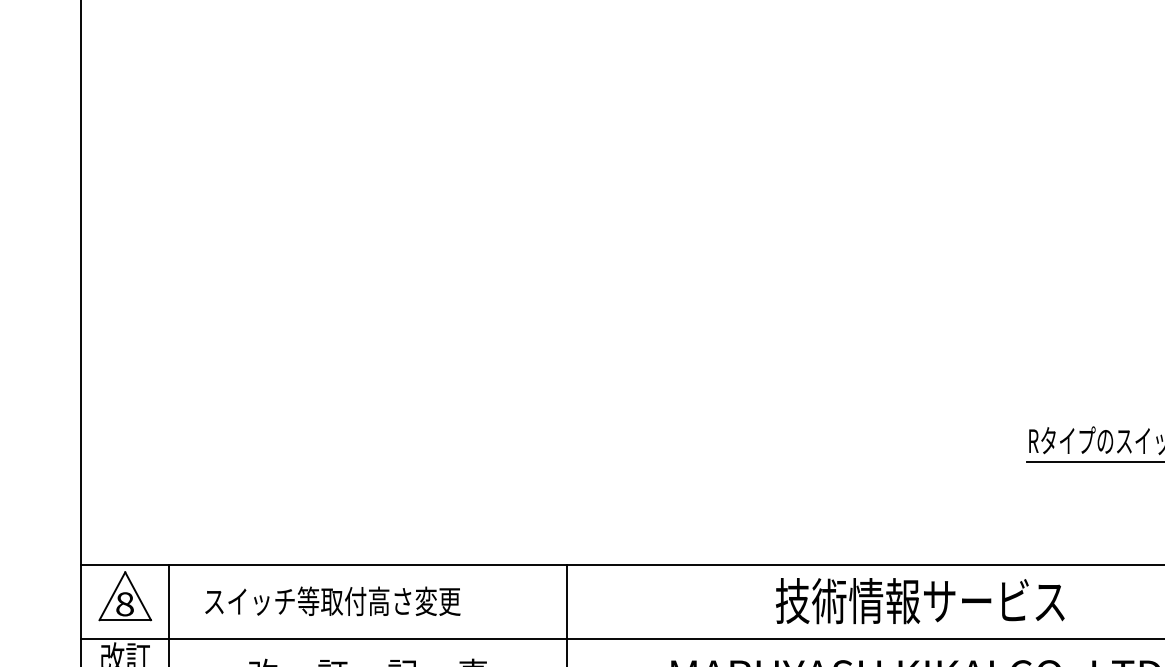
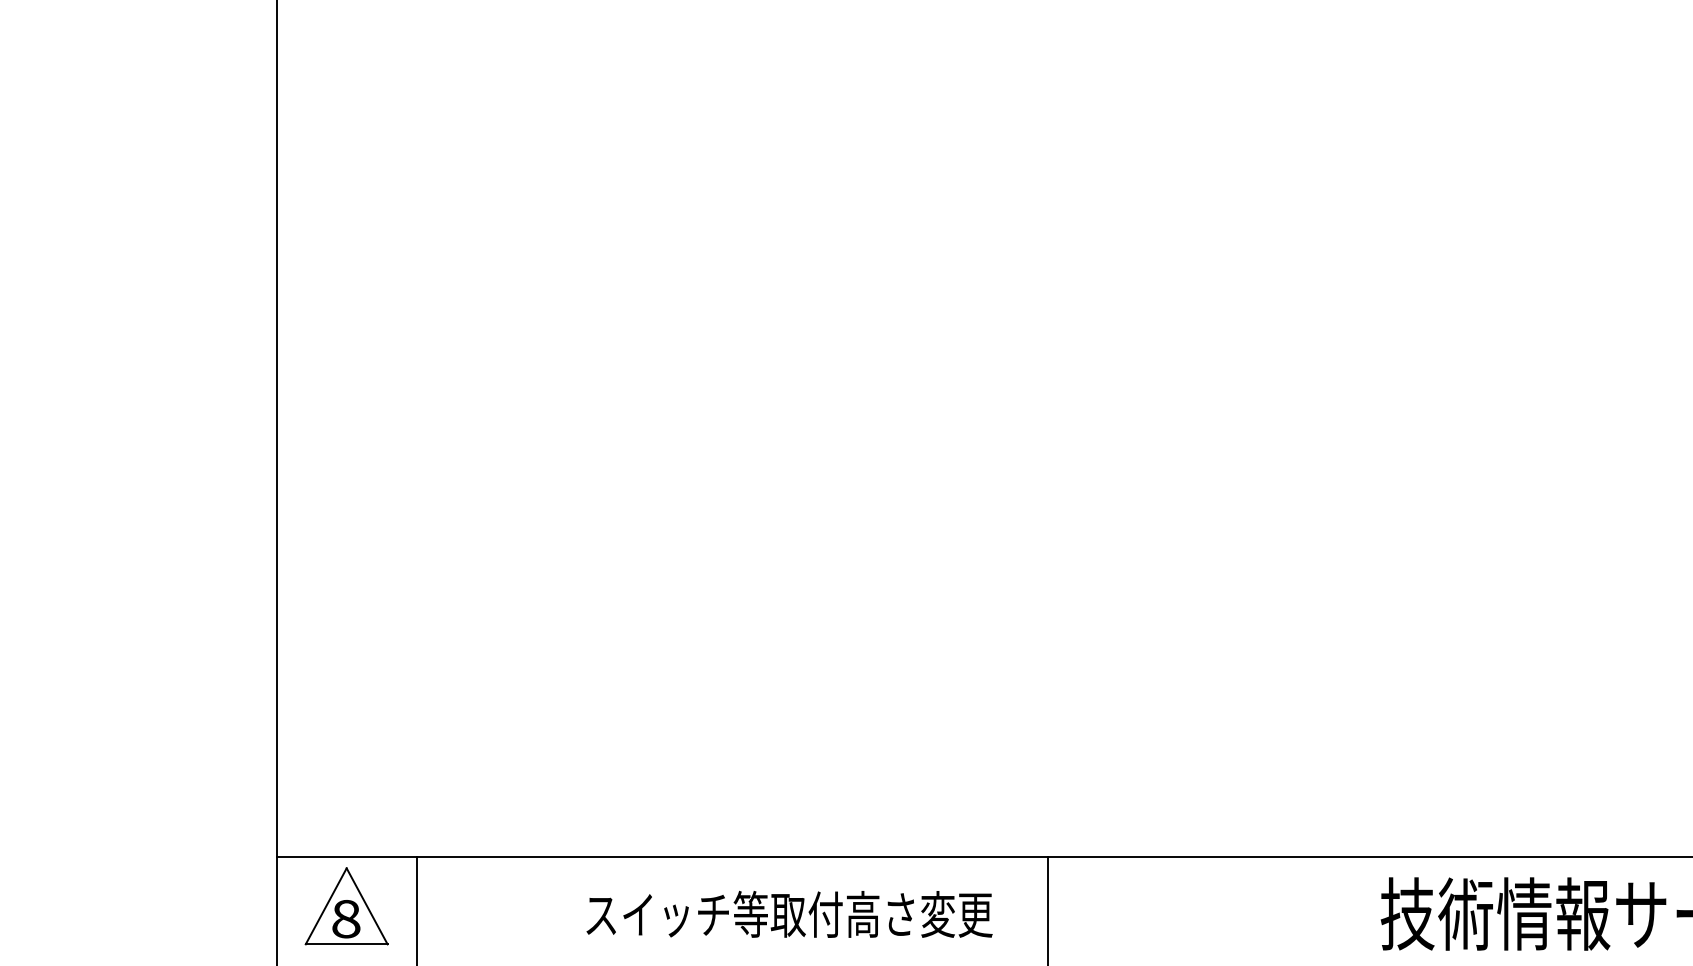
text: (332, 601) -> (788, 914), moved

